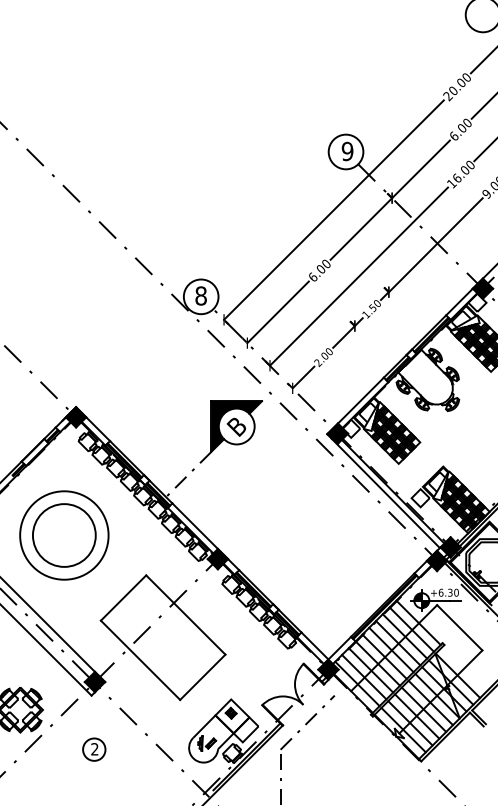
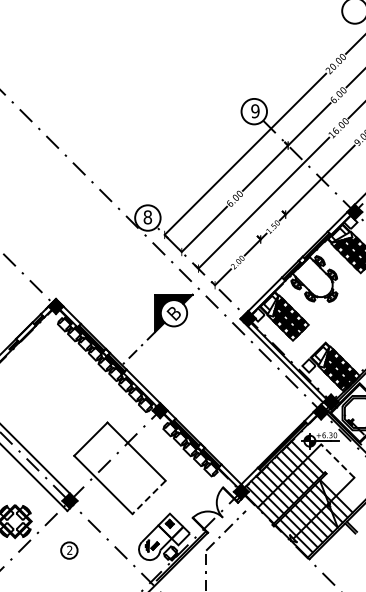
part: (64, 535) -> (47, 393), removed
line: (459, 628) -> (337, 461), solid -> dashed
line: (203, 677) -> (149, 497), solid -> dashed

